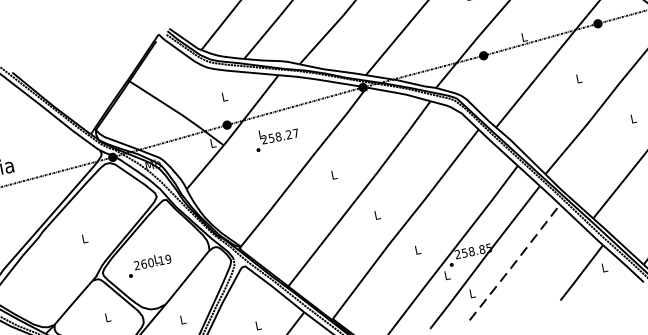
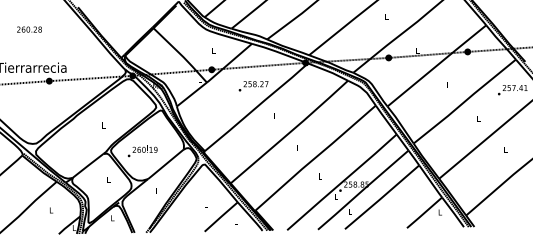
text: (277, 140) -> (253, 86), moved
line: (515, 262) -> (382, 197), dashed -> solid

